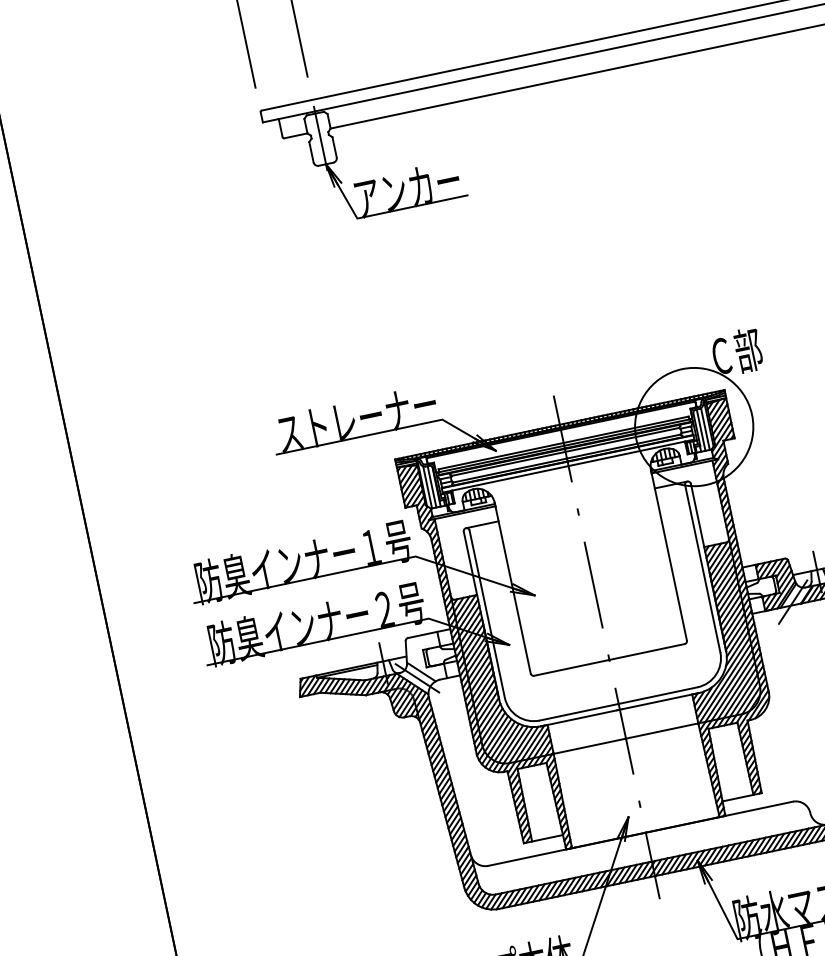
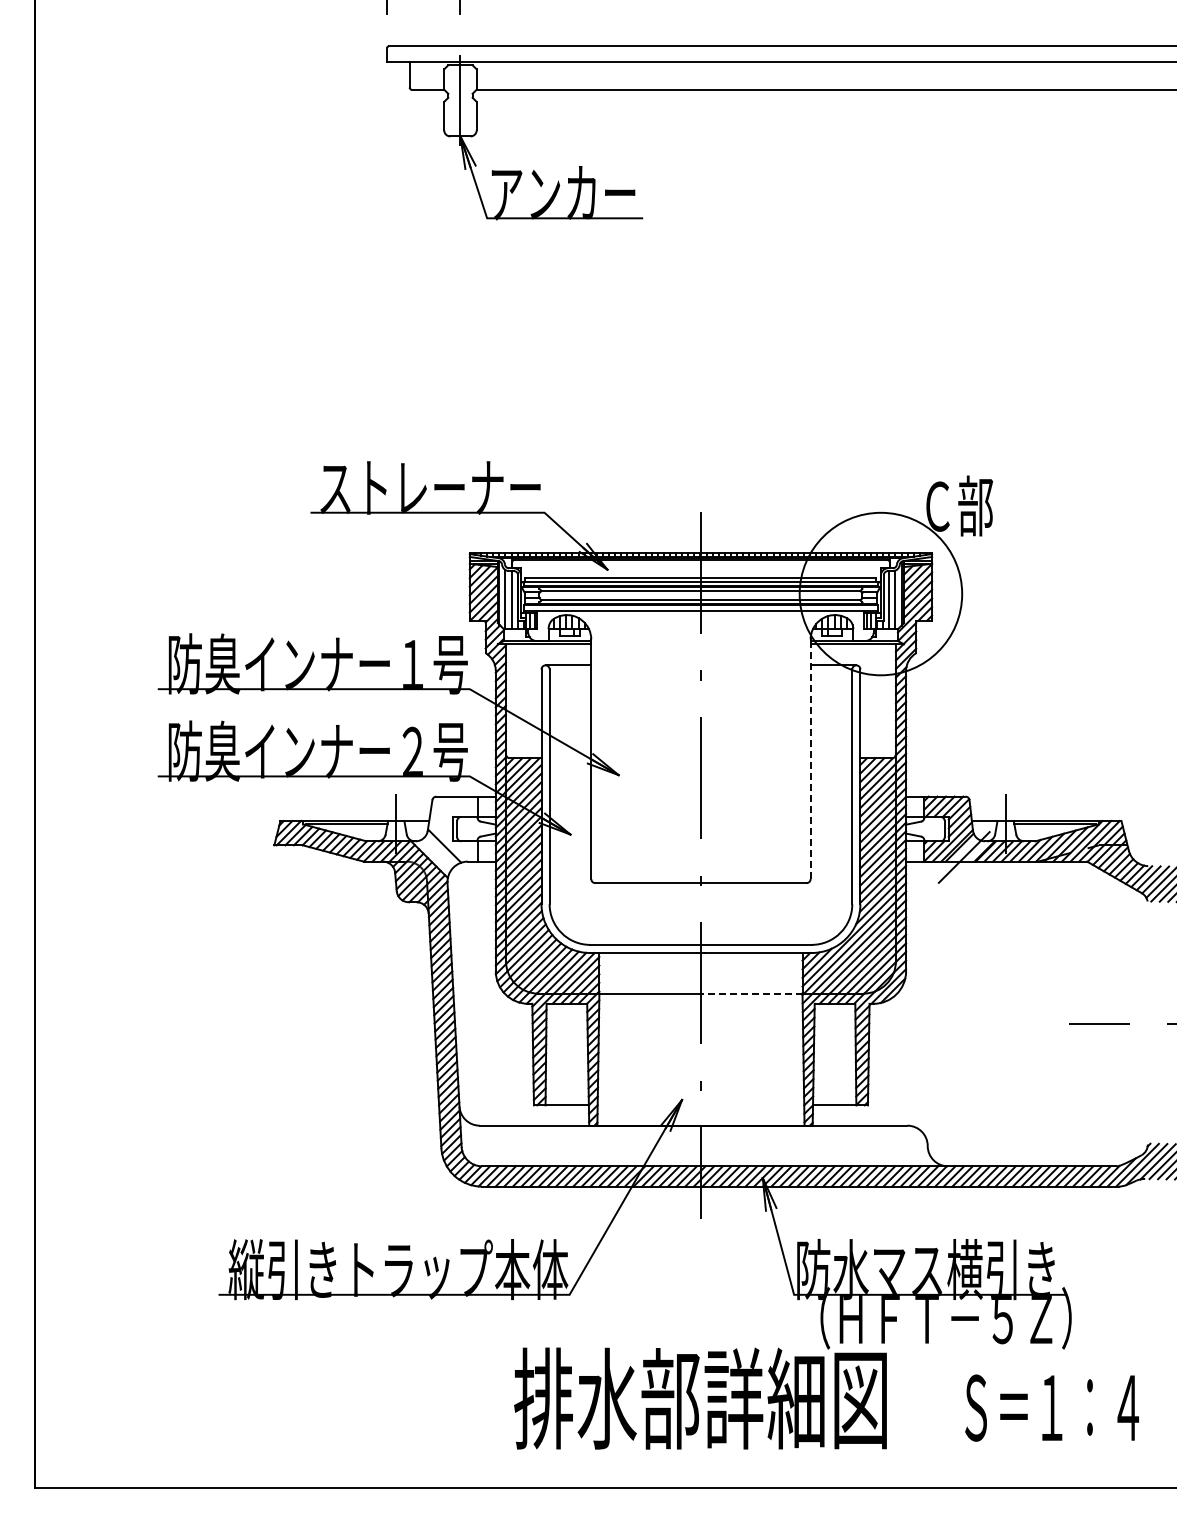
line: (668, 555) -> (810, 759), solid -> dashed
line: (417, 678) -> (437, 853), removed
line: (661, 730) -> (751, 993), solid -> dashed

